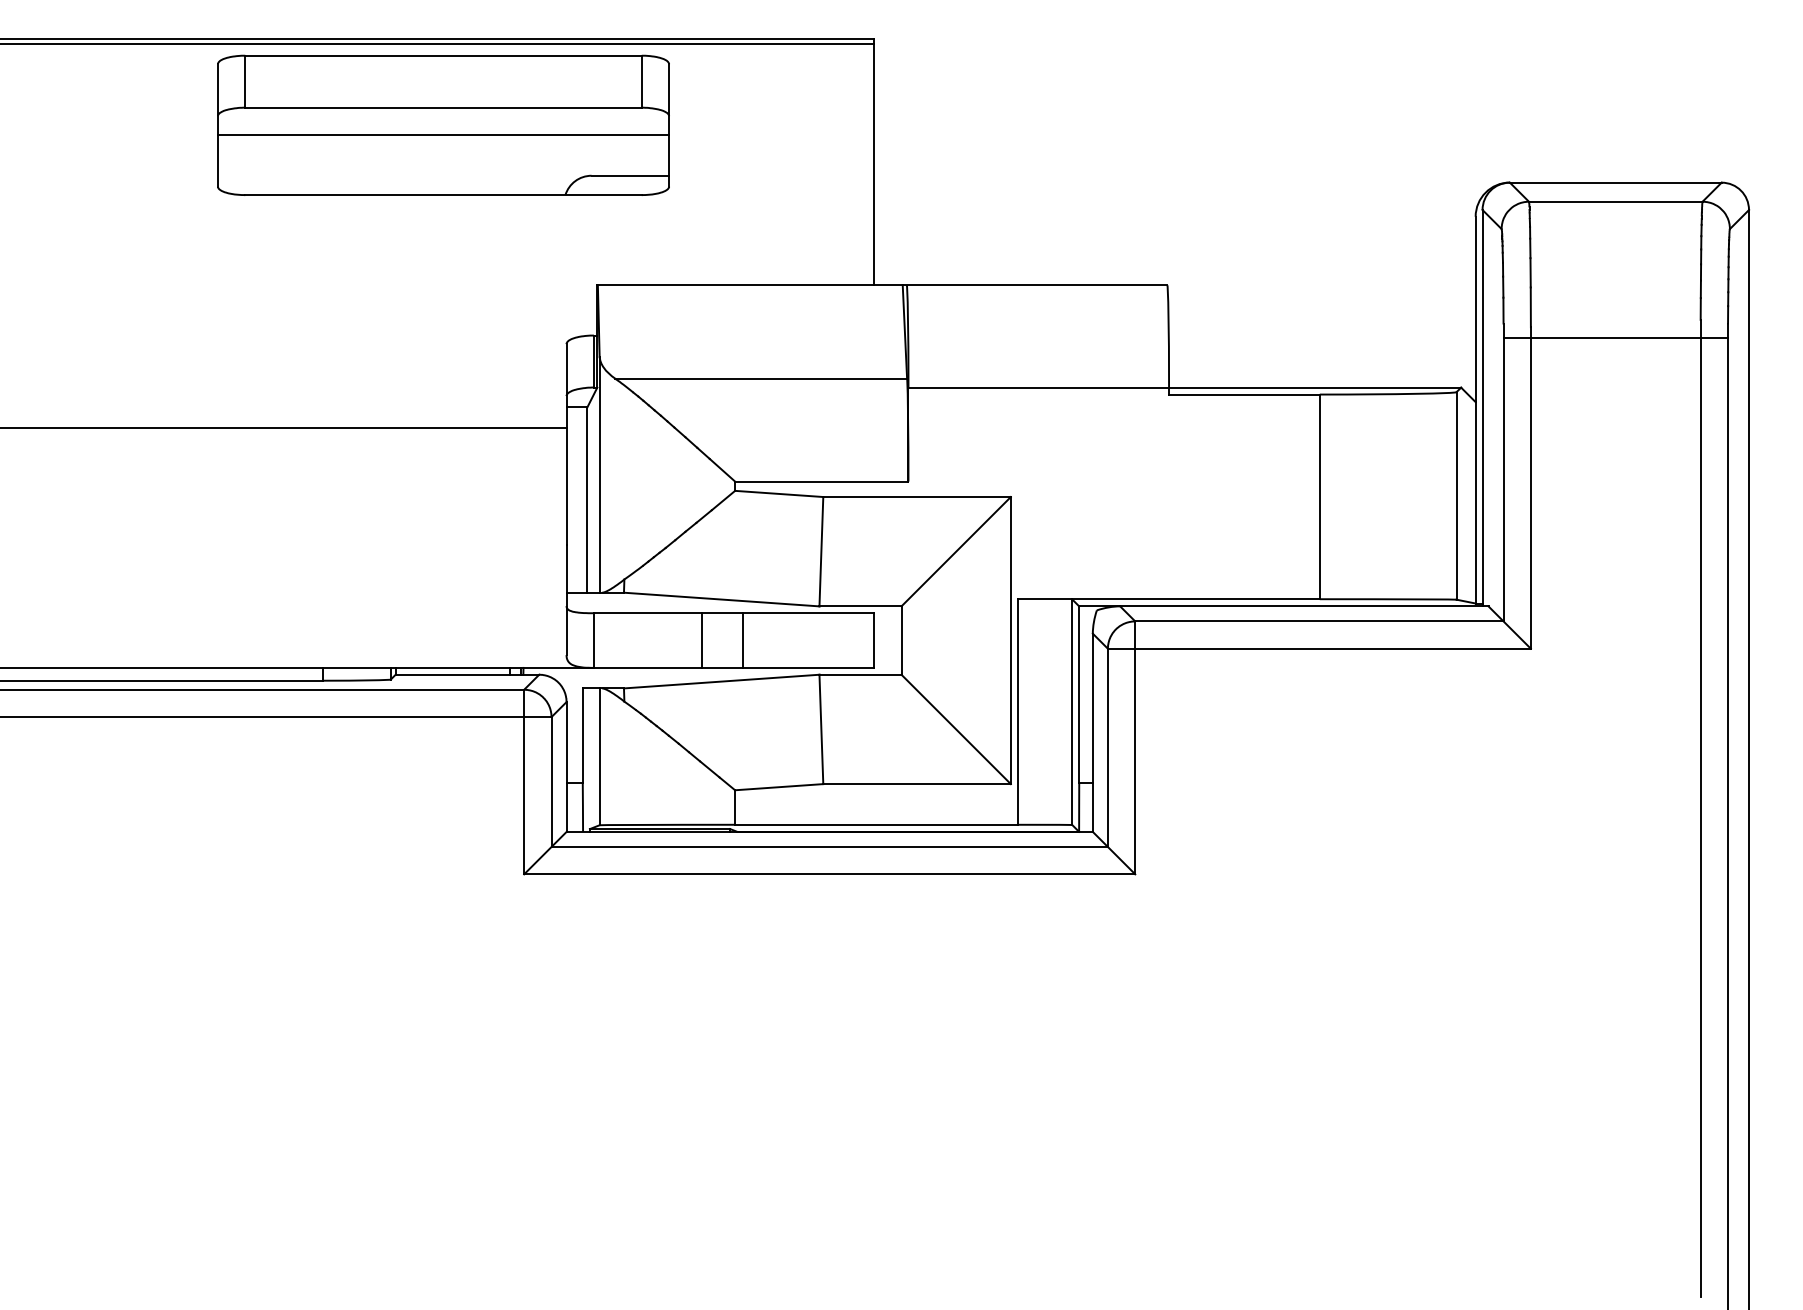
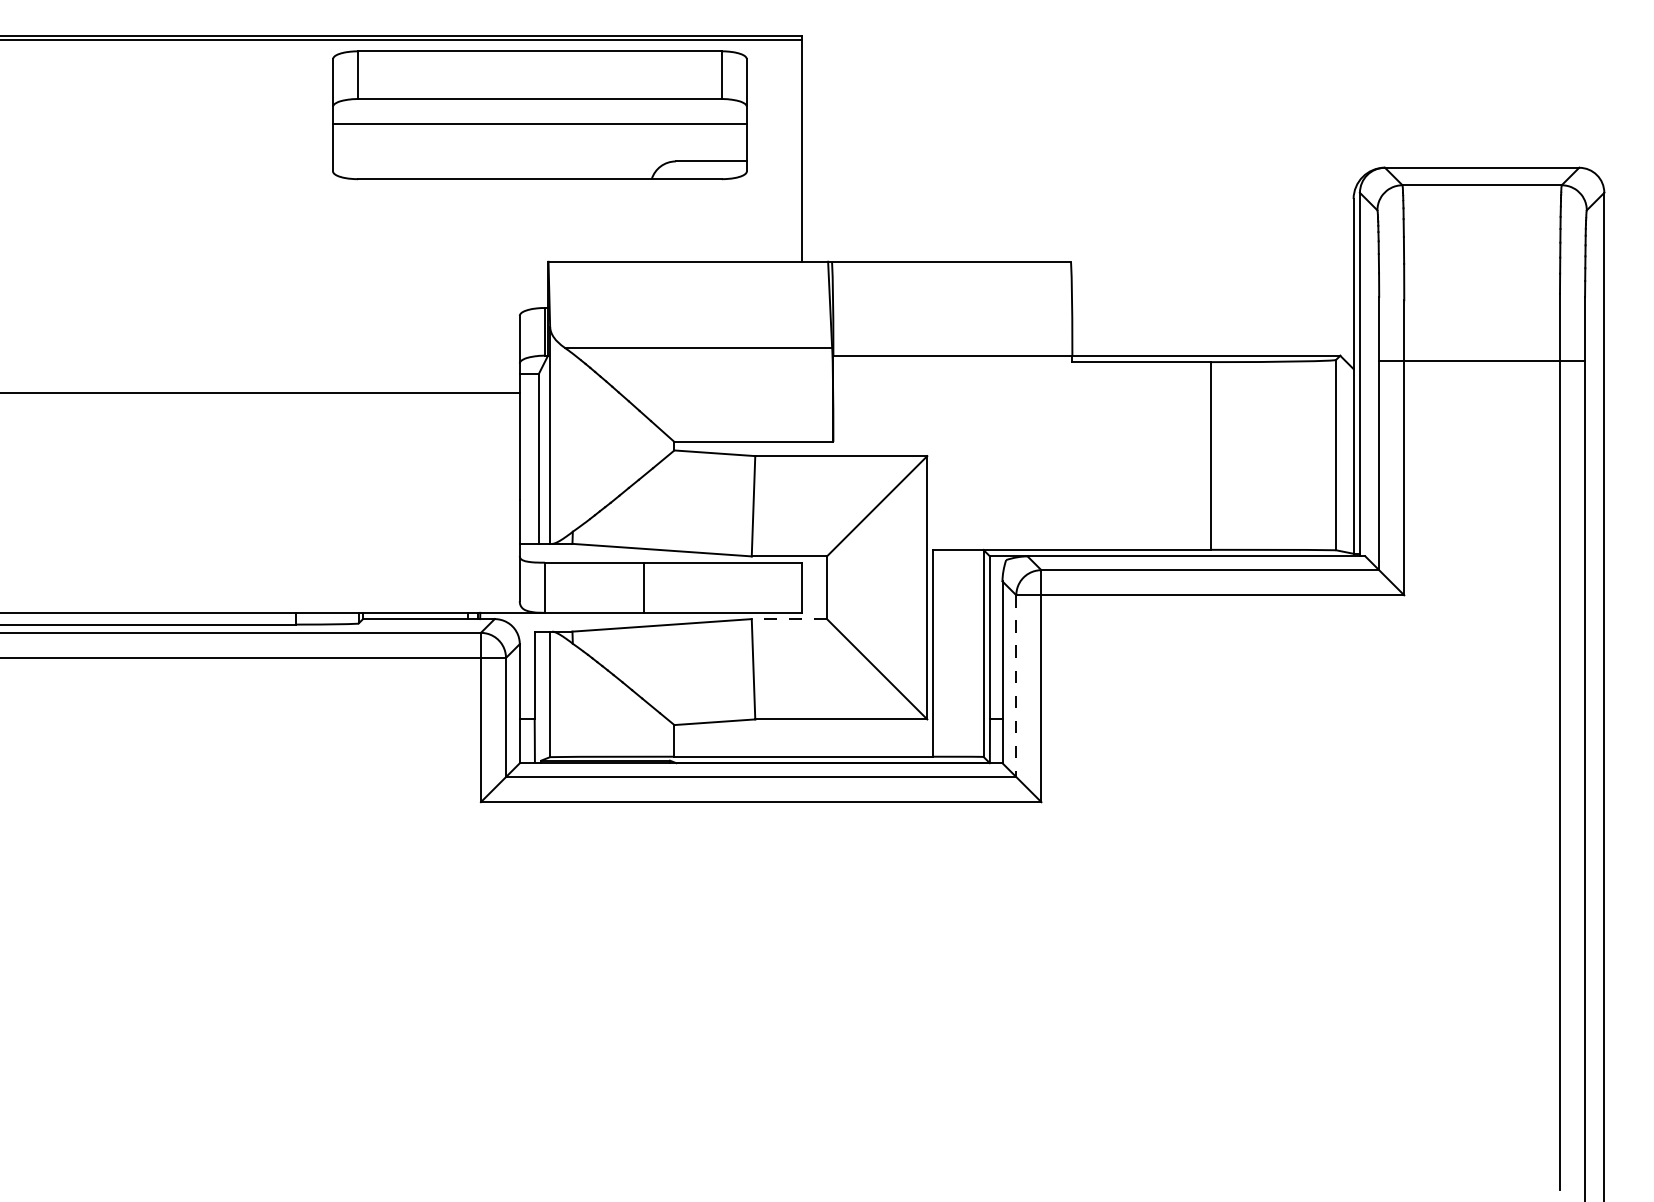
part: (443, 125) -> (539, 115), moved
line: (1616, 338) -> (1482, 360), moved
line: (743, 640) -> (682, 587), removed
line: (860, 675) -> (789, 619), solid -> dashed
line: (1108, 748) -> (1016, 686), solid -> dashed

